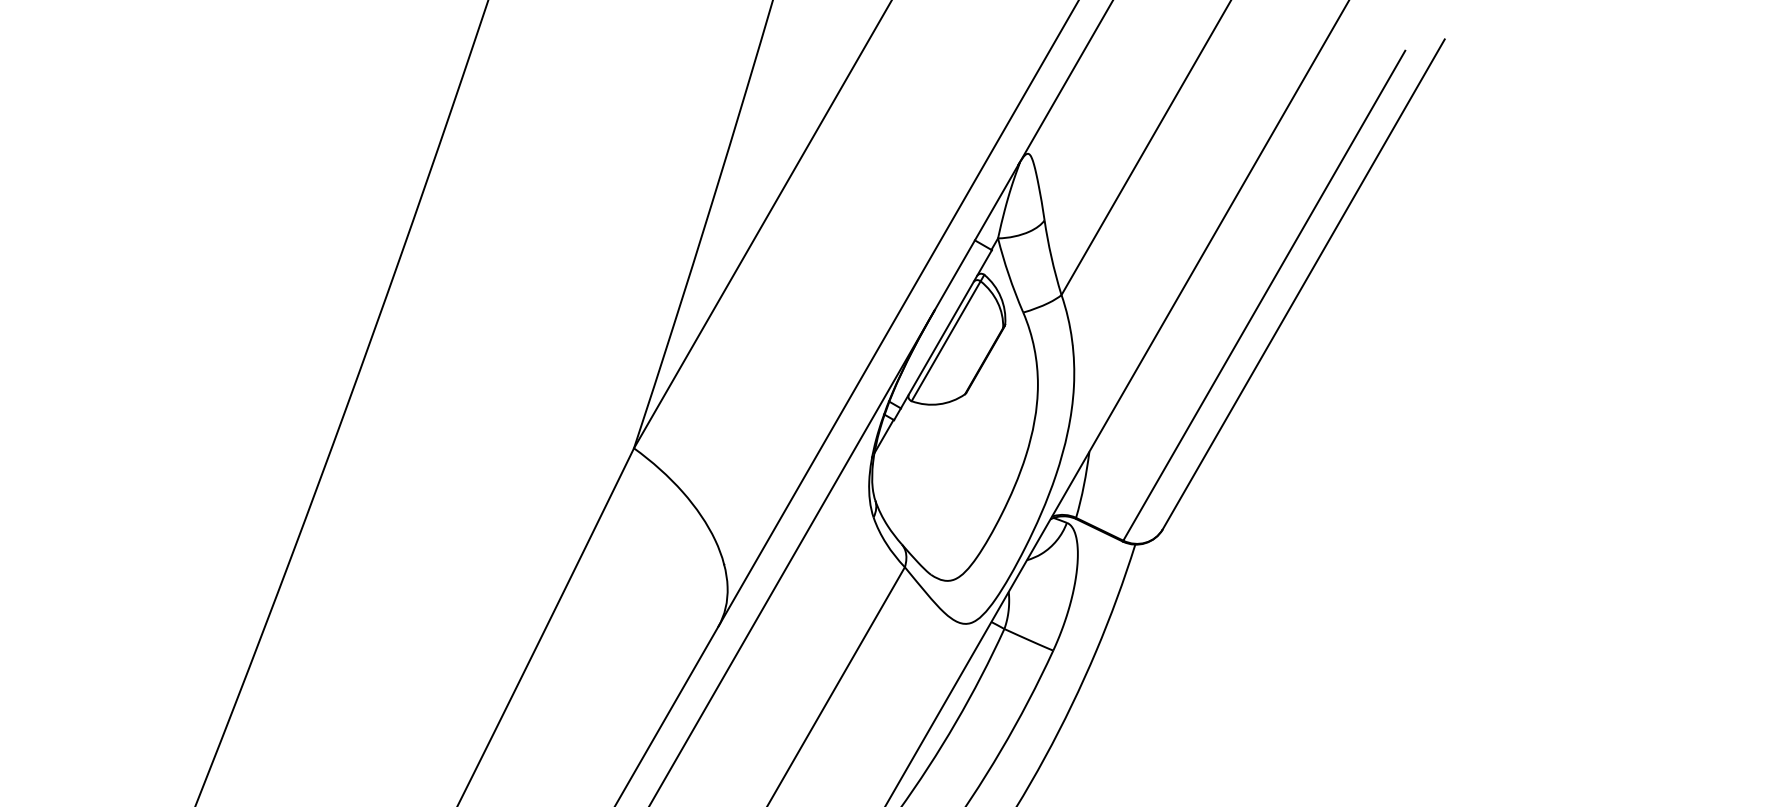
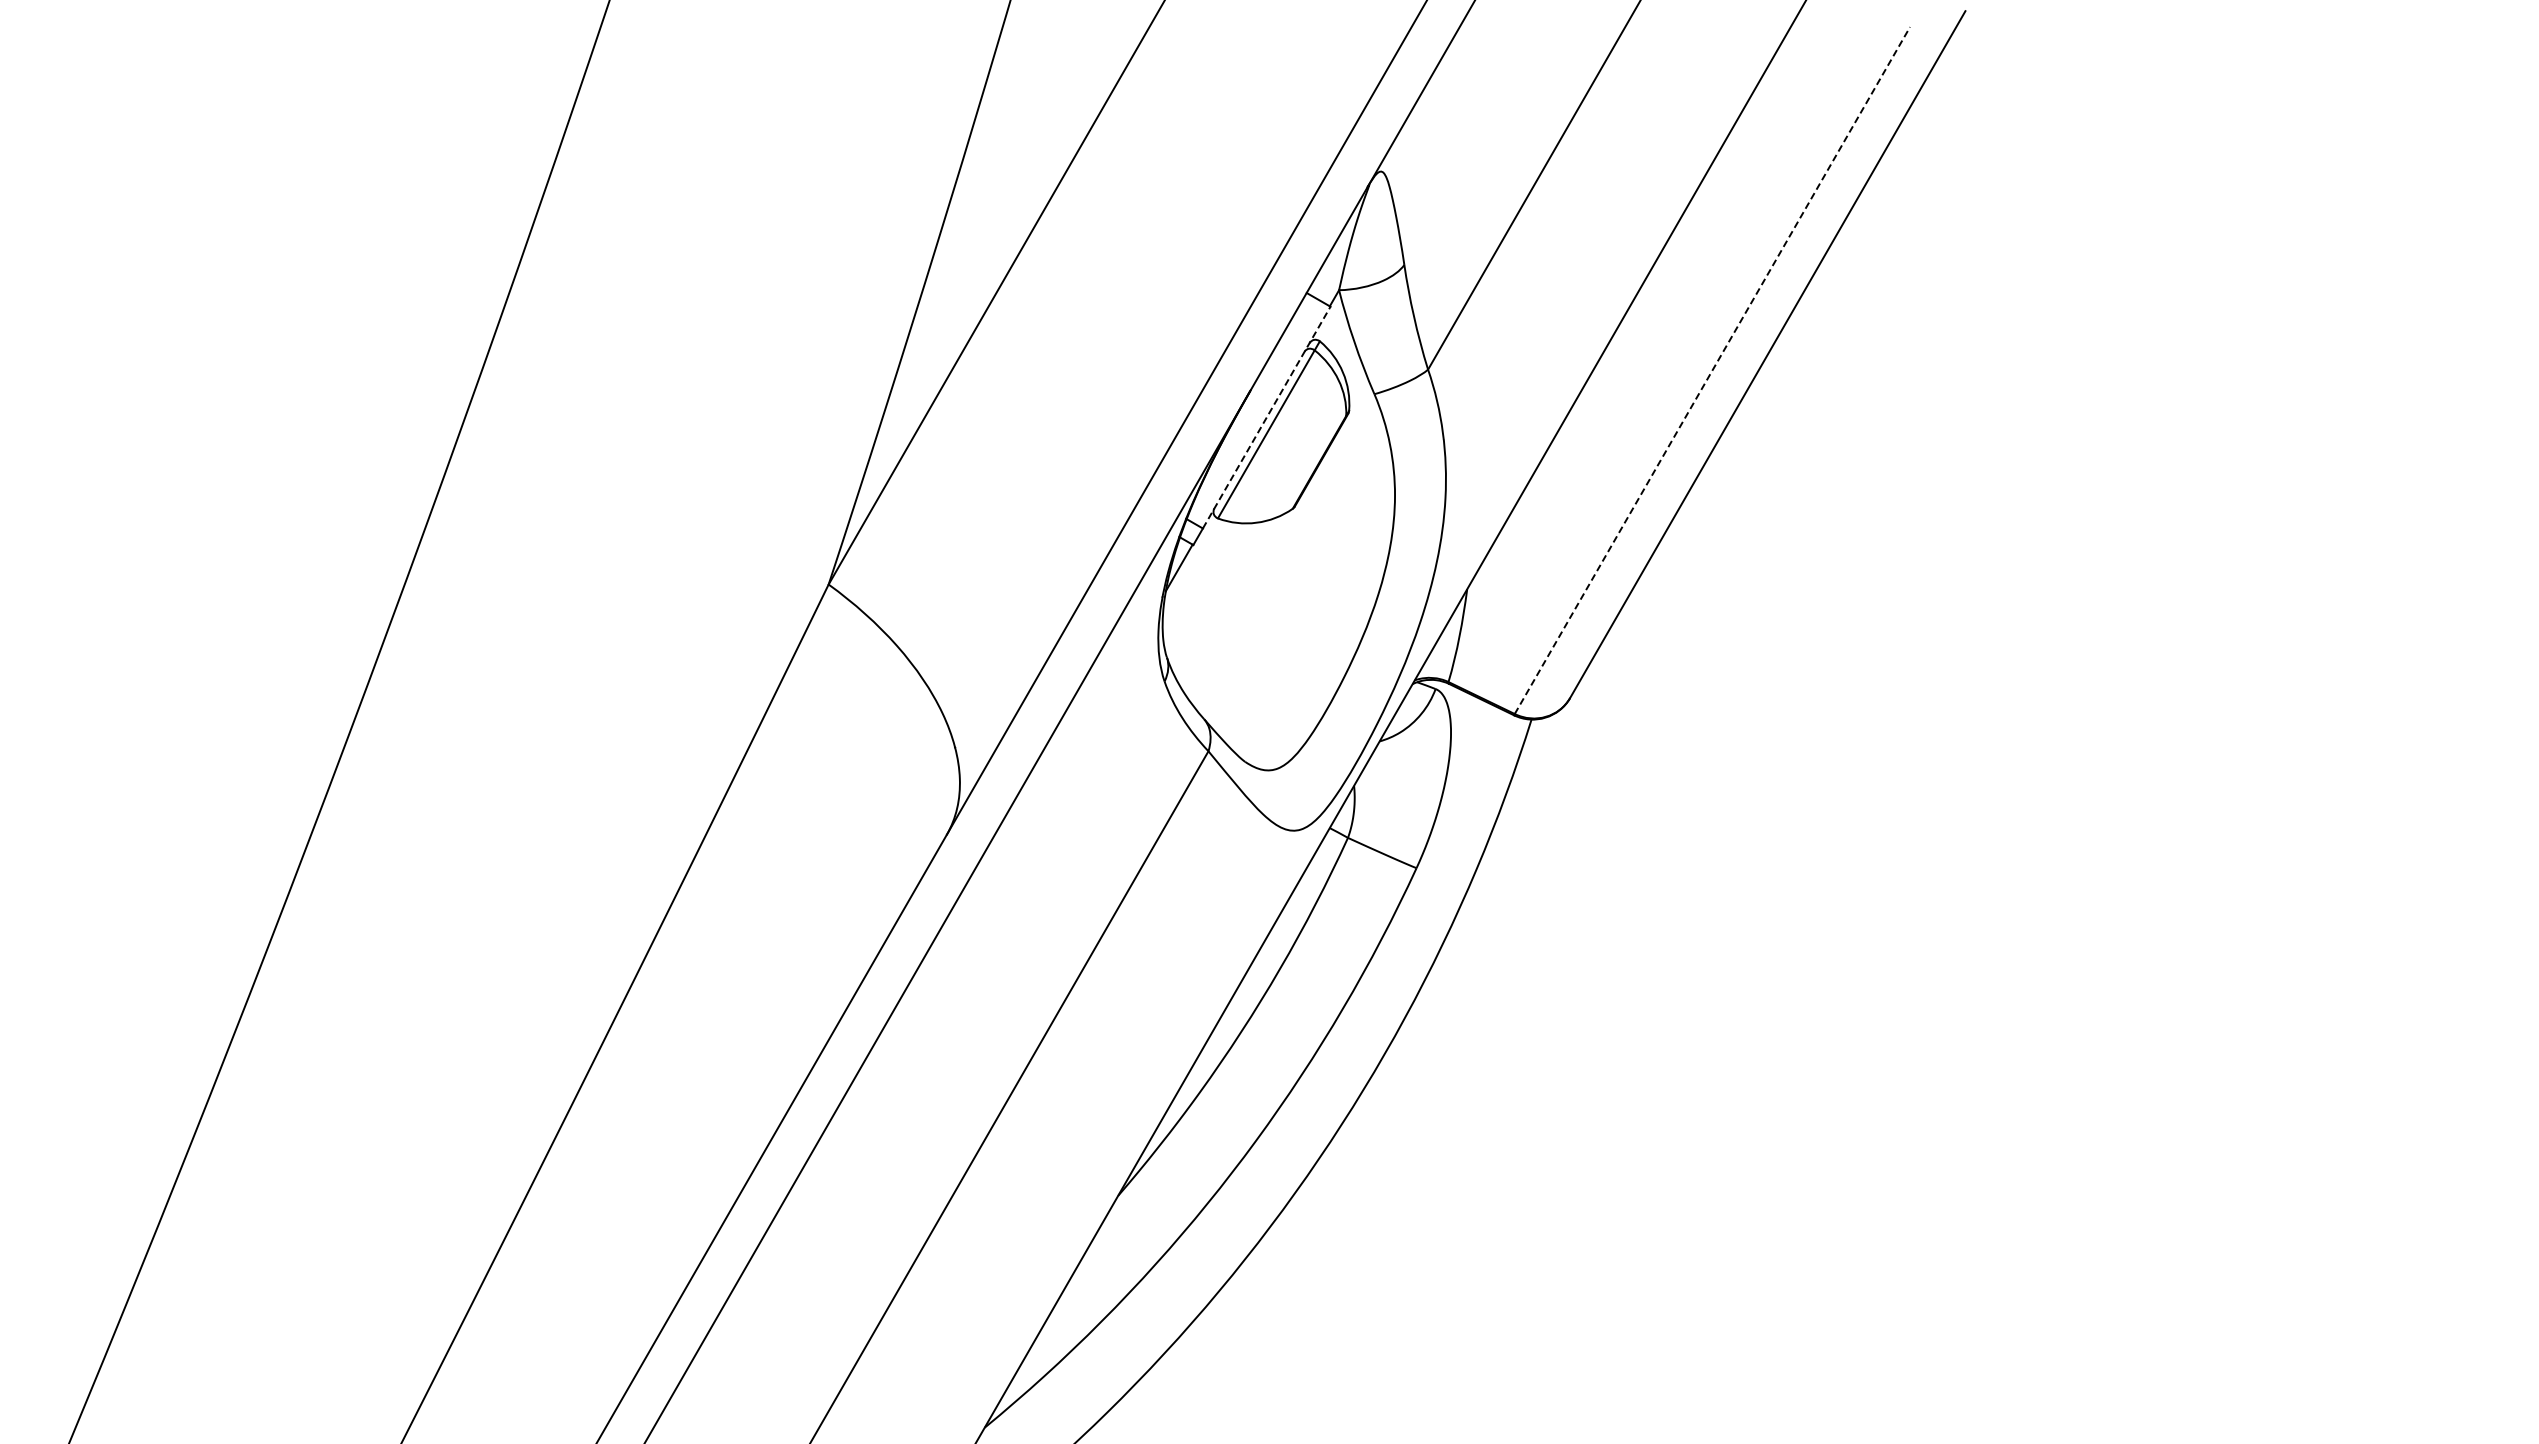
line: (1264, 295) -> (1712, 370), solid -> dashed
line: (946, 329) -> (1266, 417), solid -> dashed

